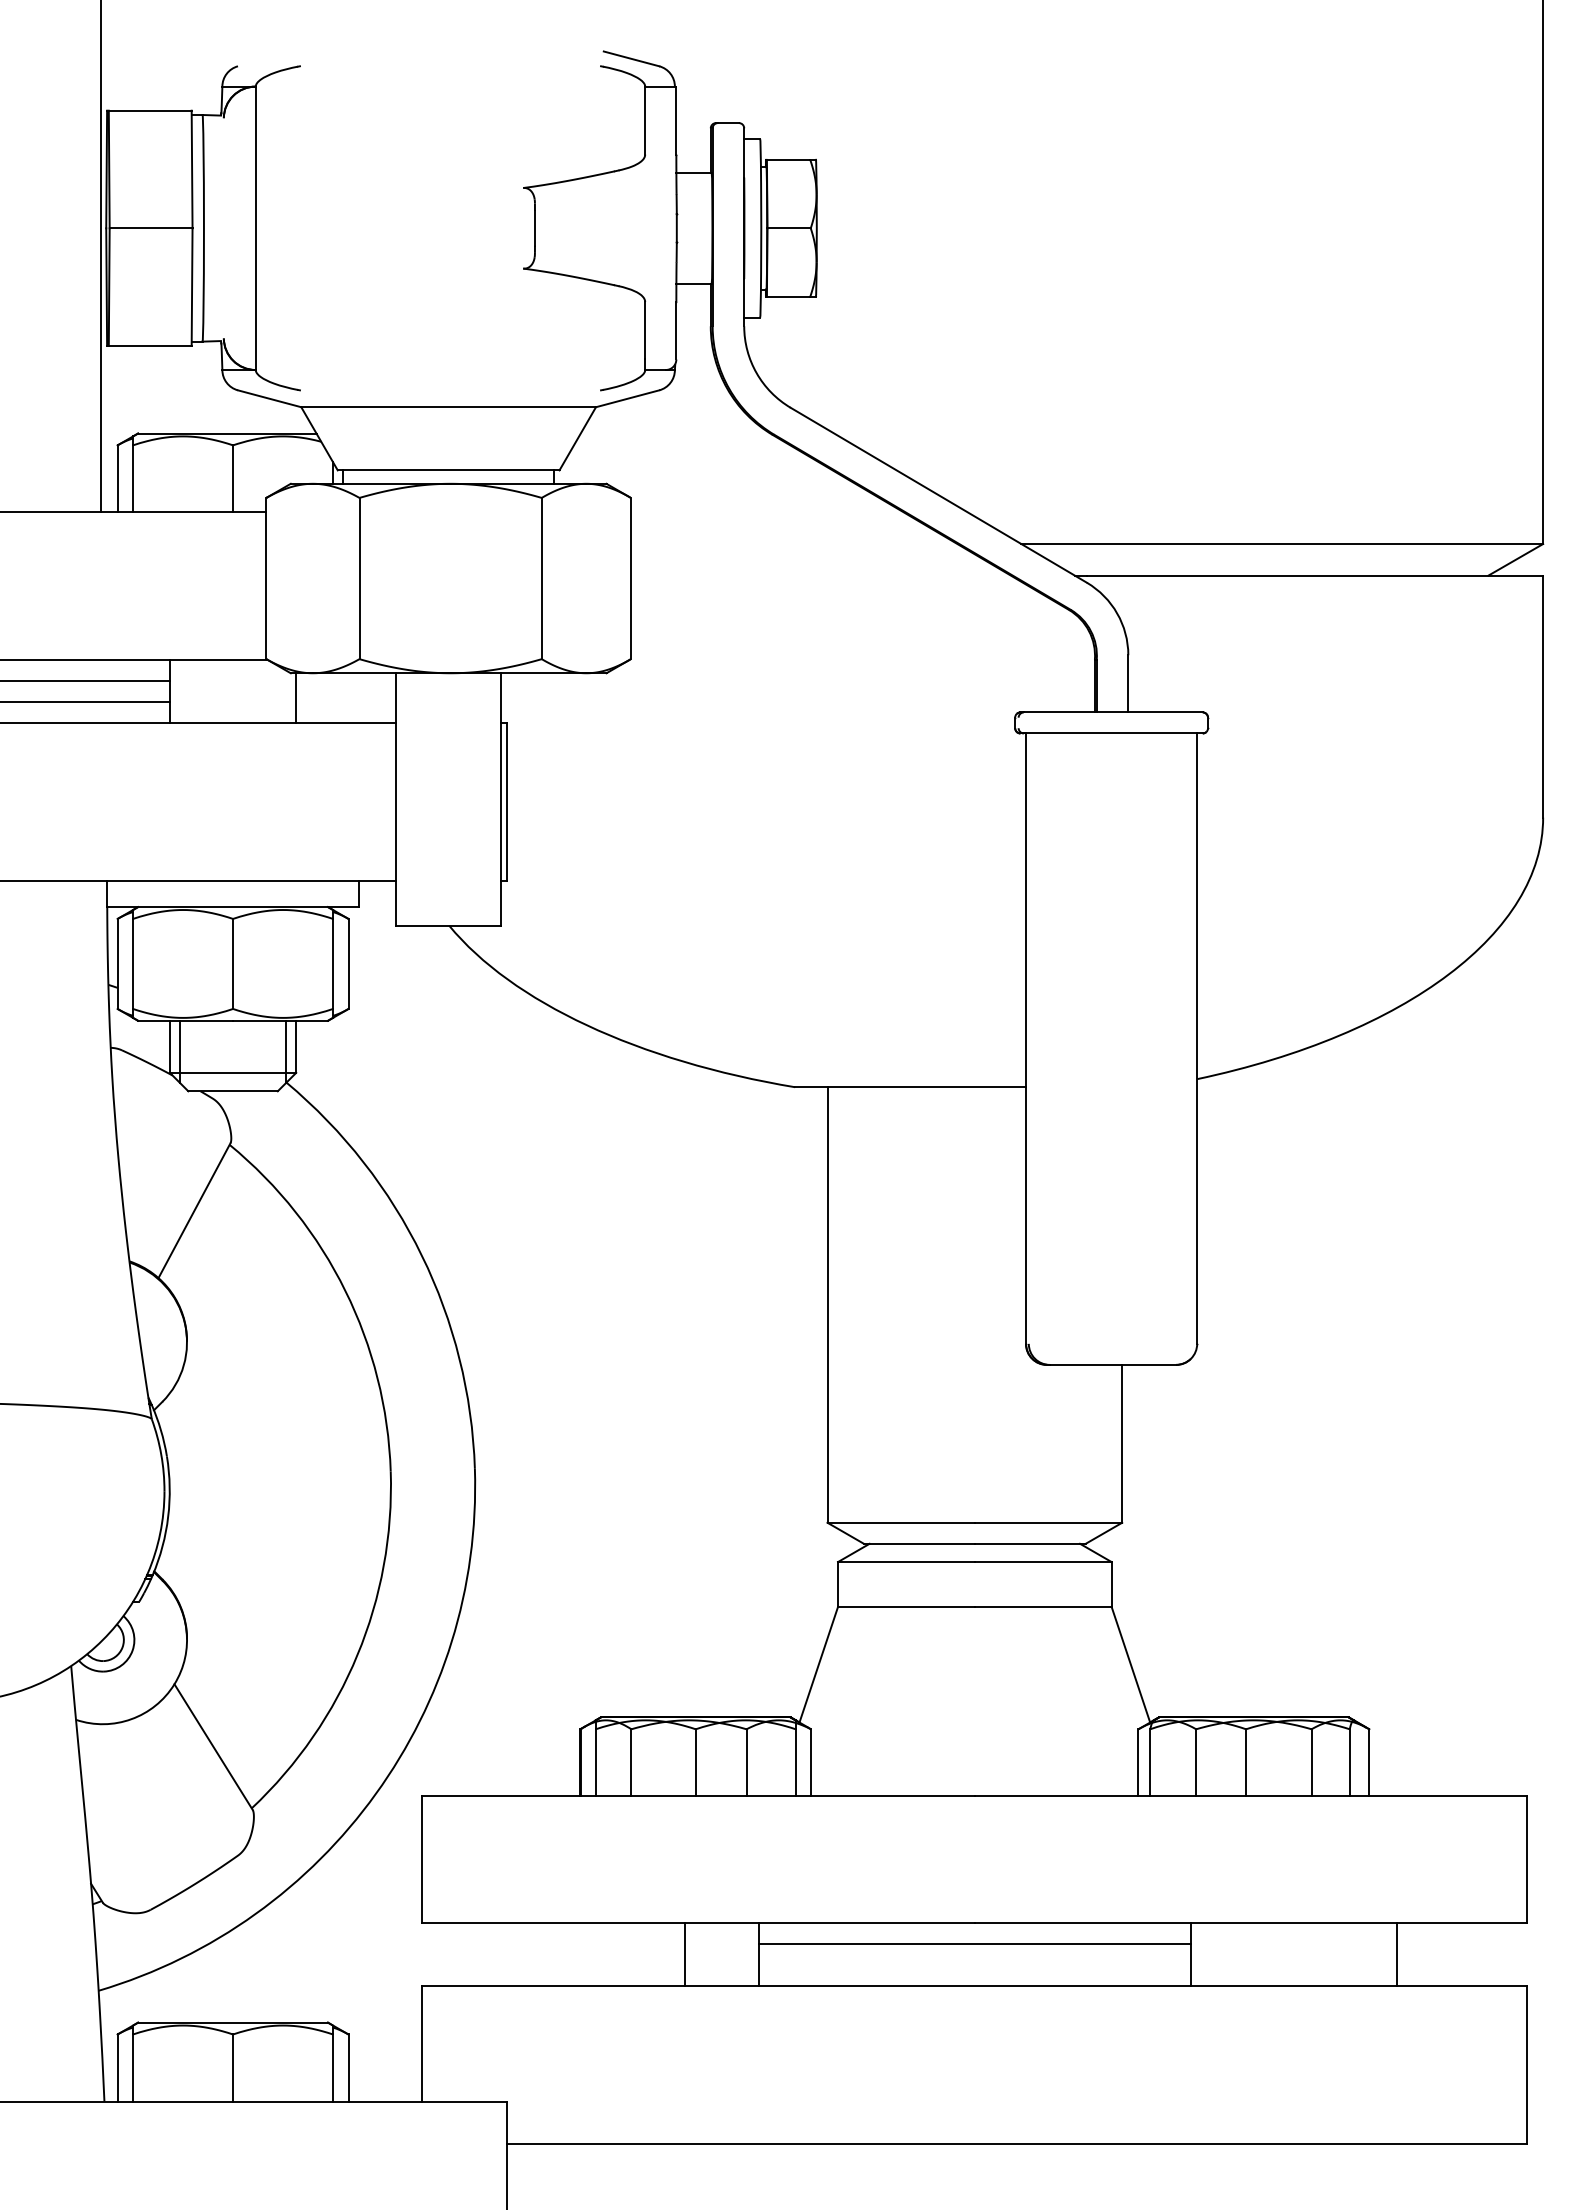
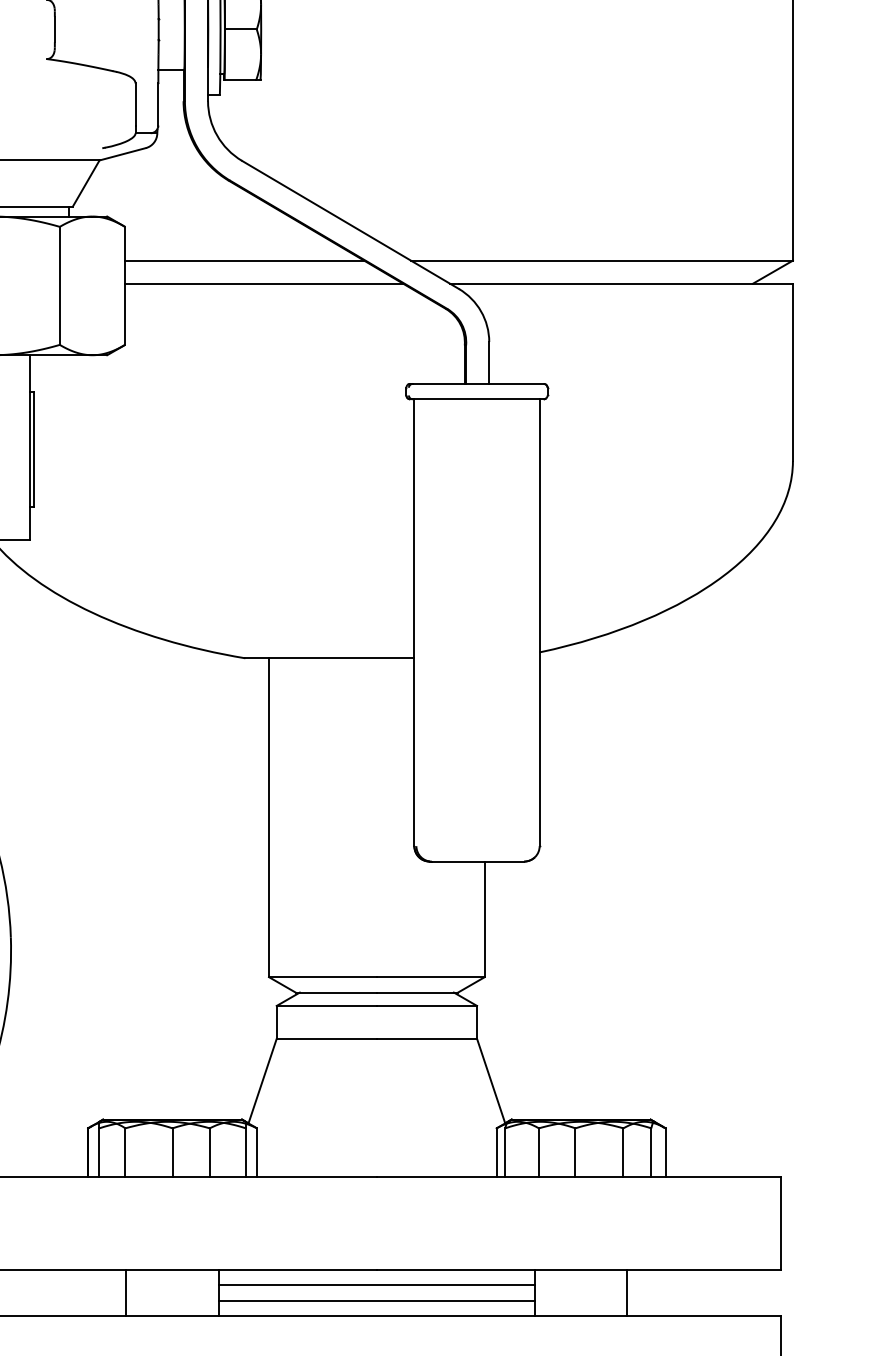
line: (793, 544) -> (244, 260), added
line: (820, 575) -> (263, 283), added
line: (684, 1953) -> (126, 1292), moved
line: (1397, 1953) -> (627, 1292), moved
line: (974, 1964) -> (376, 1300), added

